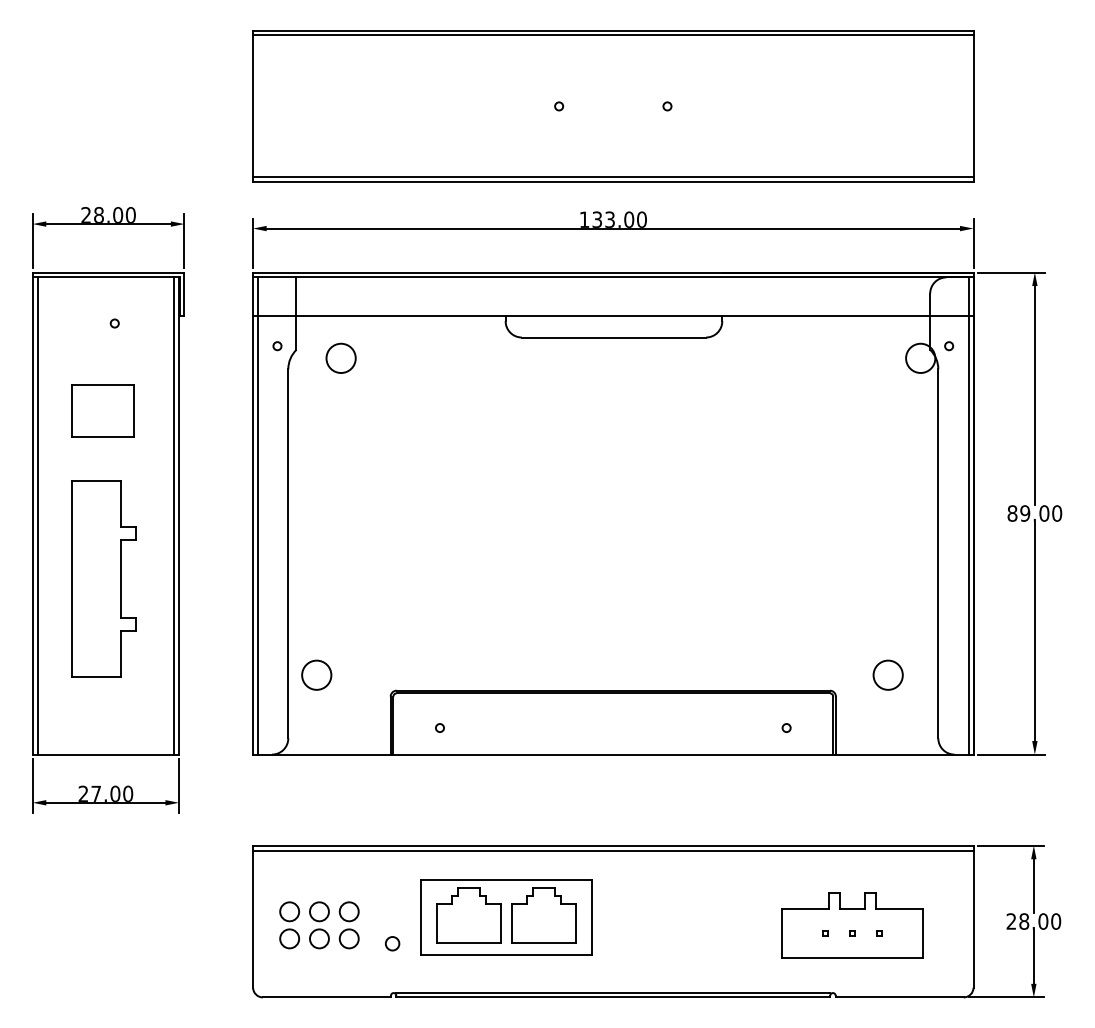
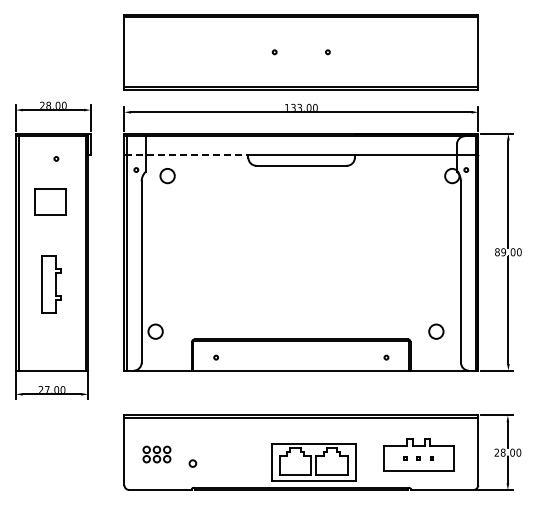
line: (379, 316) -> (186, 155), solid -> dashed
part: (104, 579) -> (51, 284), size x0.6
part: (505, 917) -> (313, 462), moved
part: (318, 925) -> (156, 454), size x0.7

